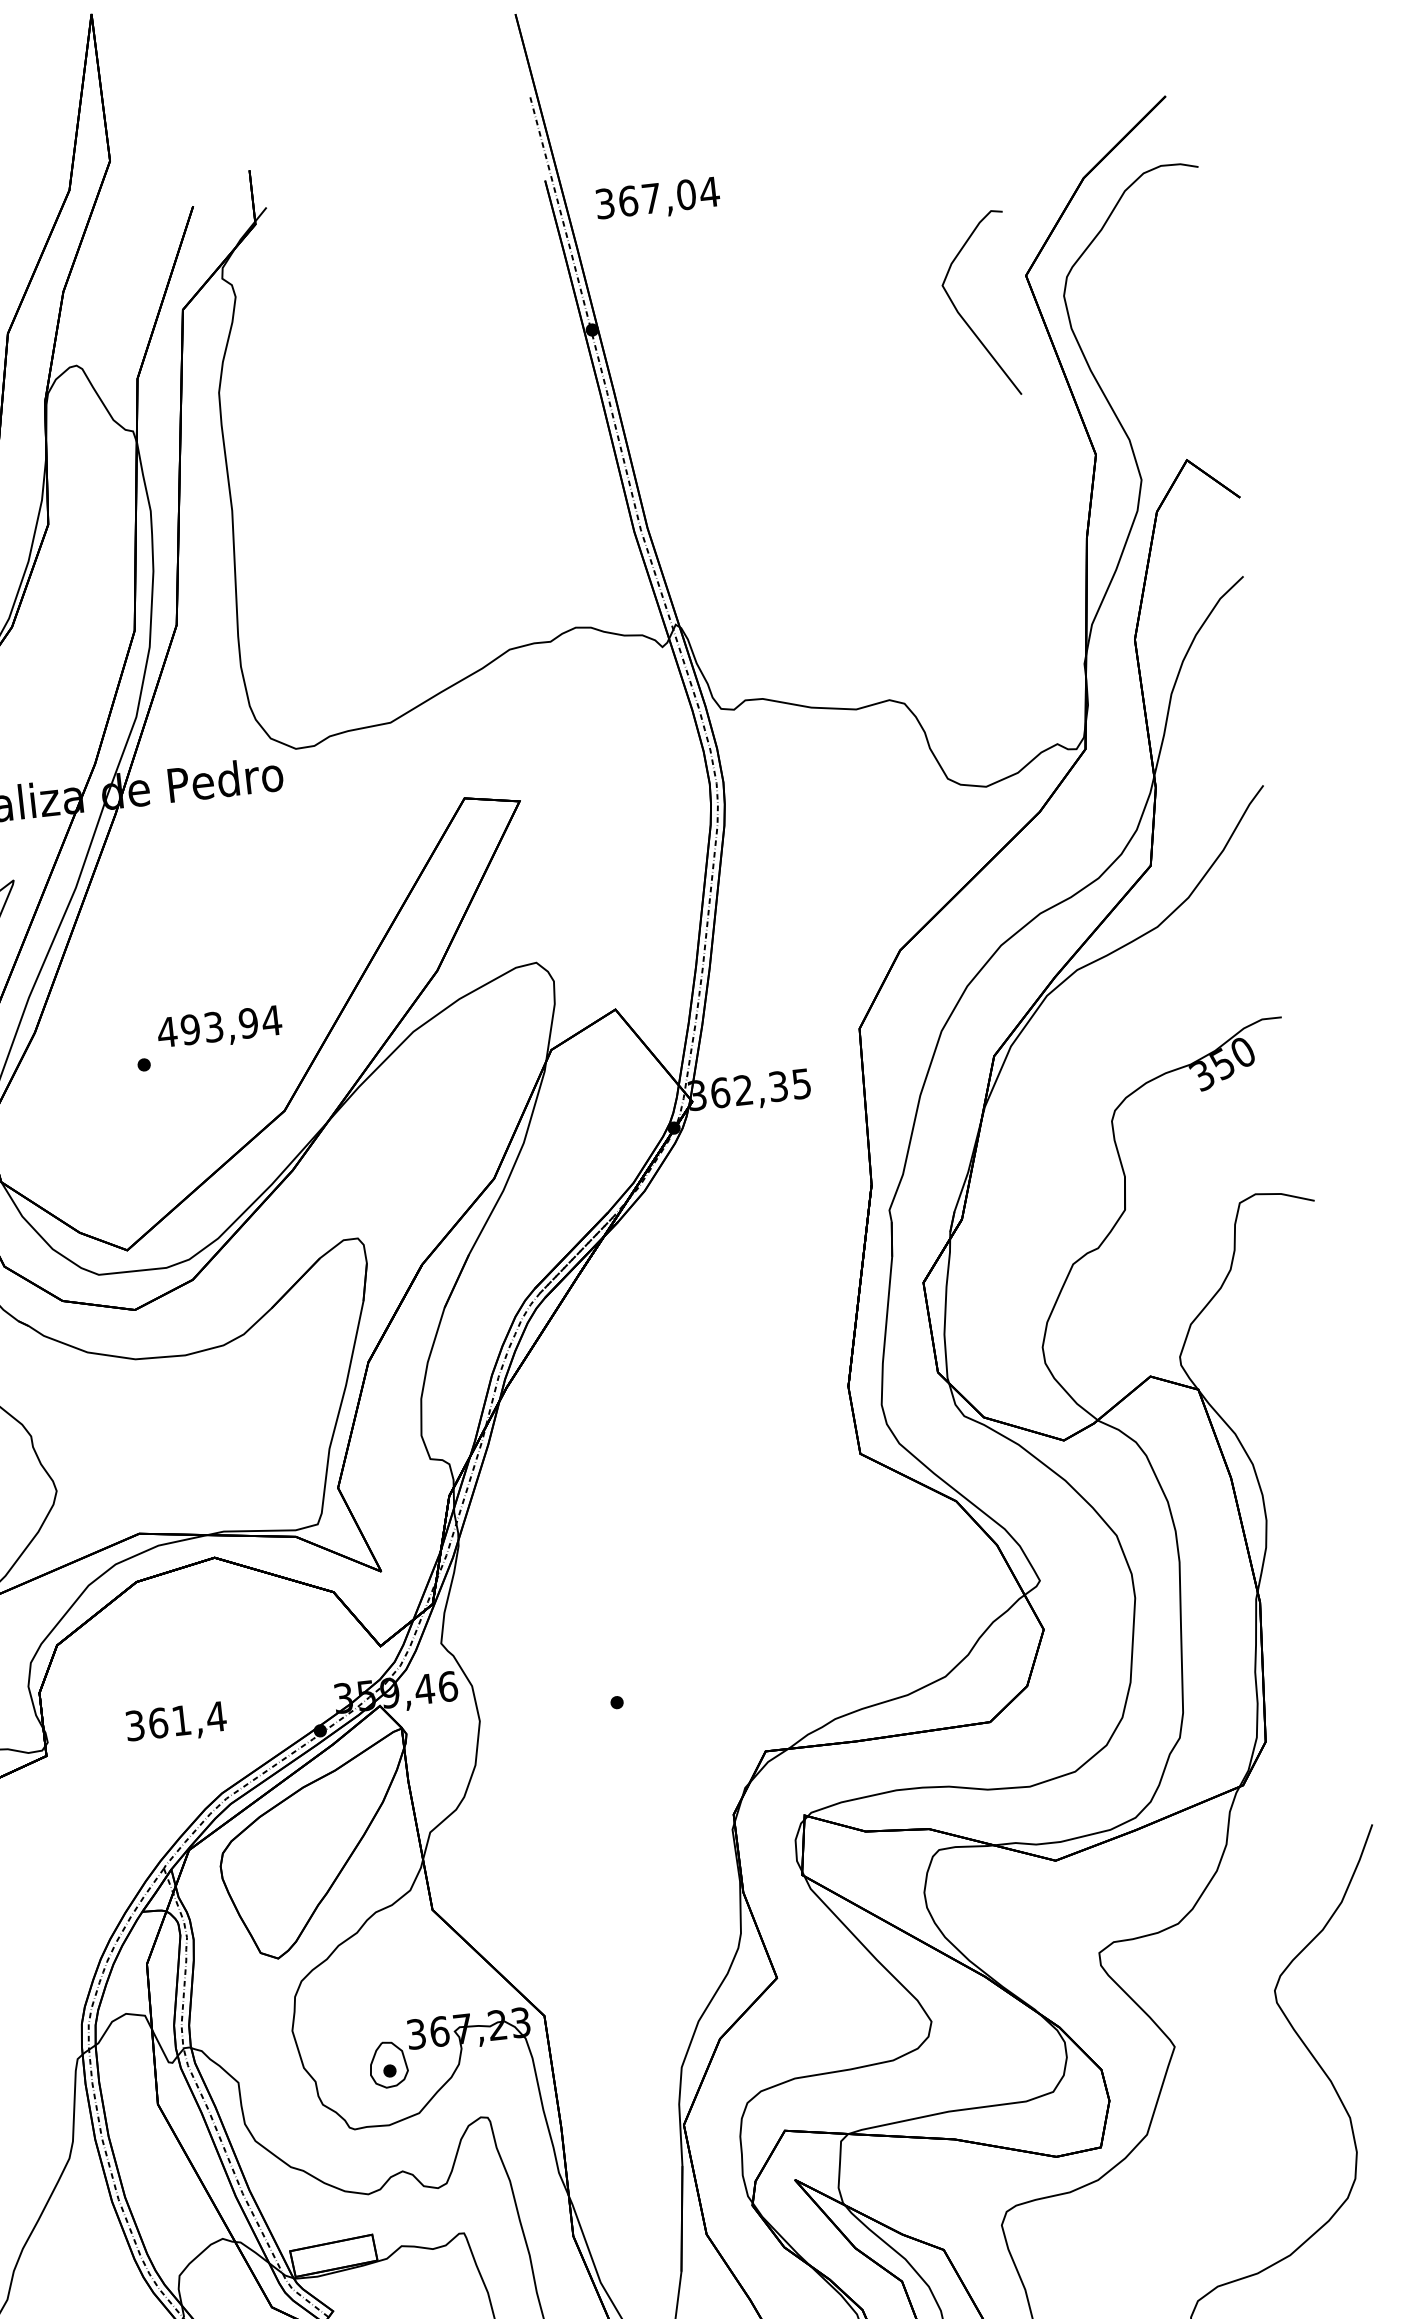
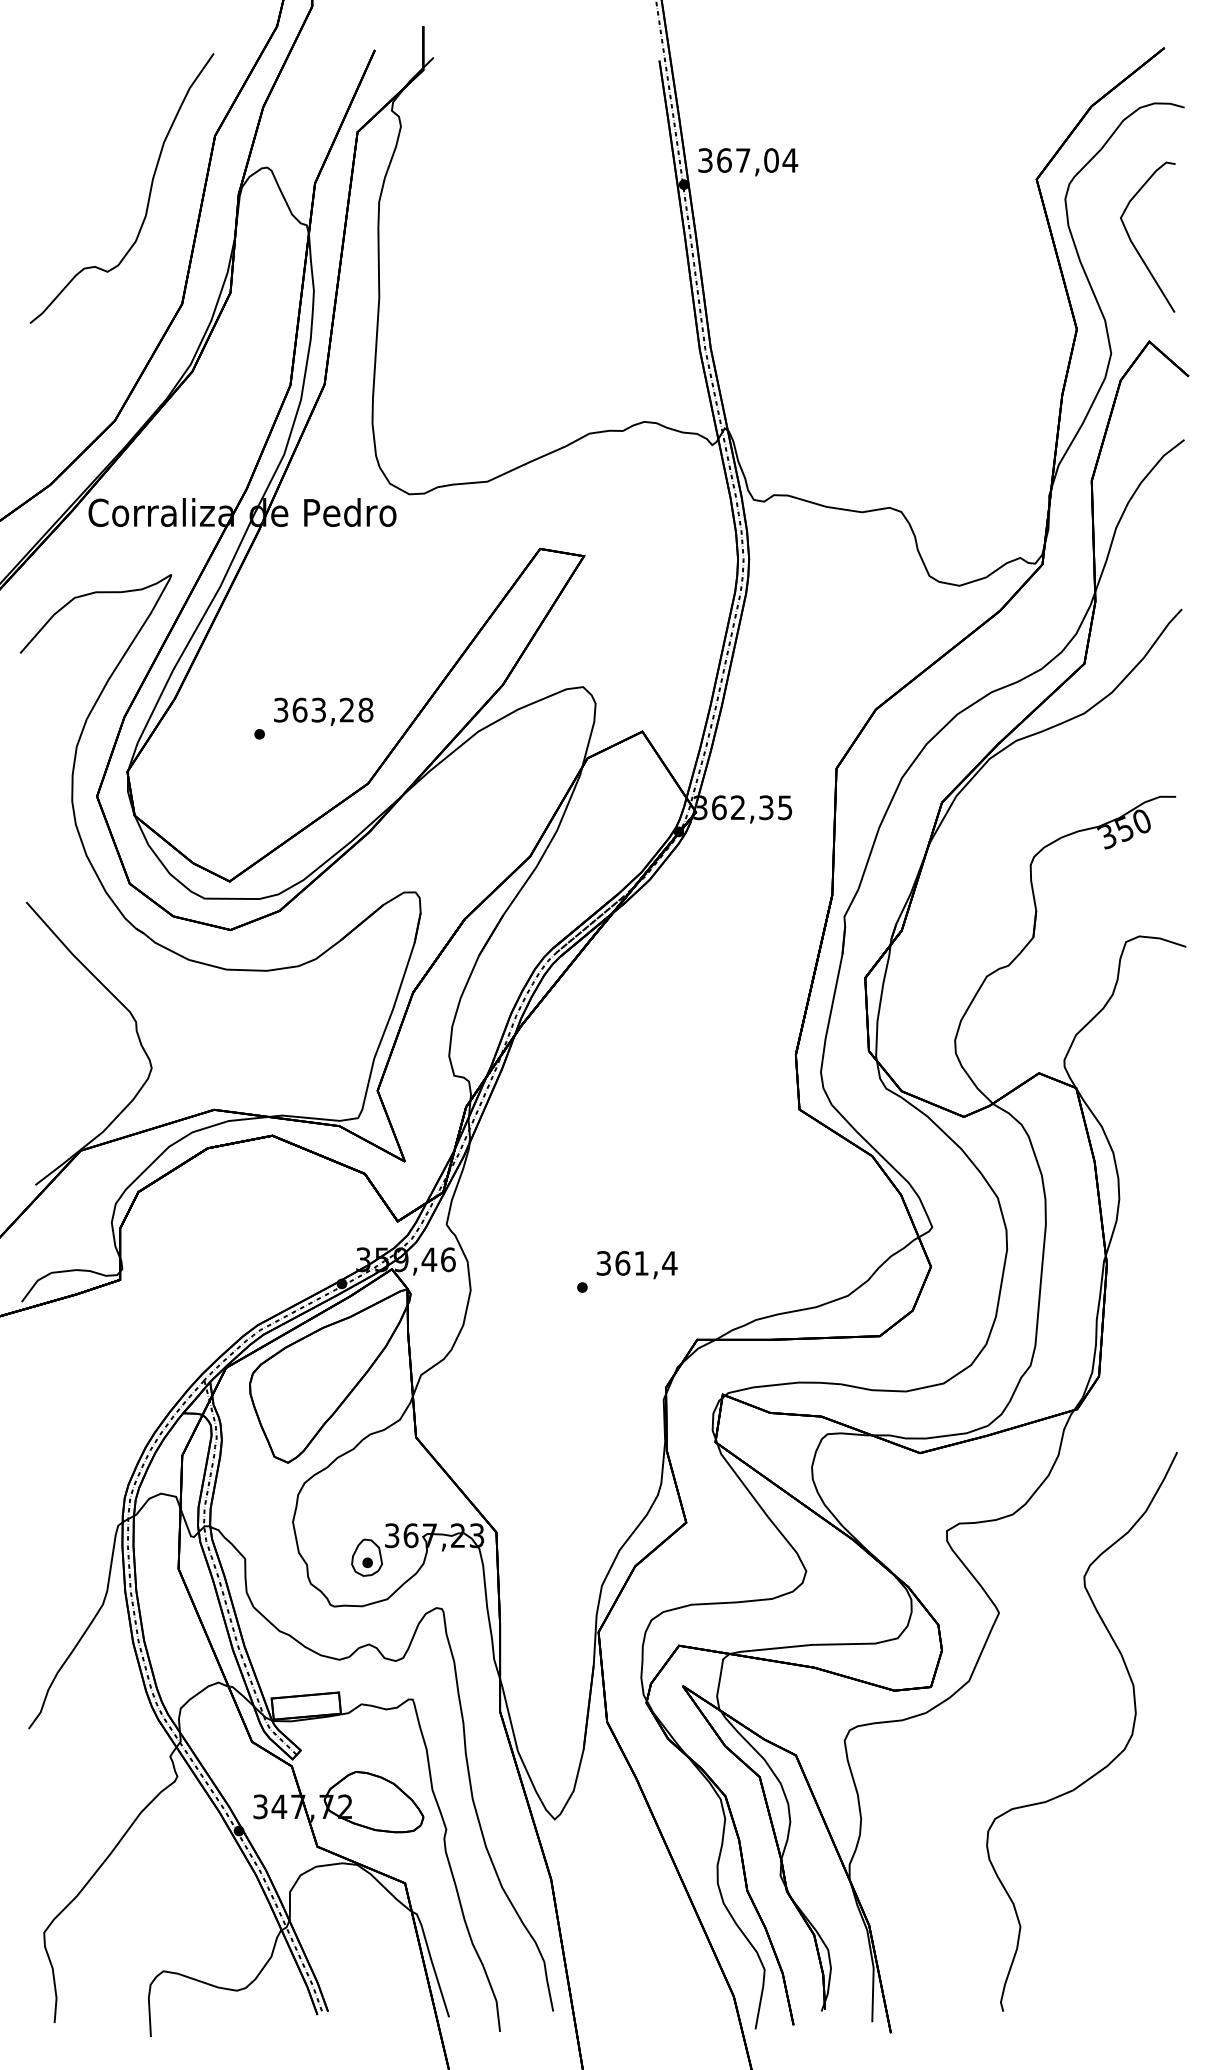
text: (658, 200) -> (748, 162), moved
curve: (962, 316) -> (1134, 244), moved
text: (219, 1025) -> (323, 709), 493,94 -> 363,28
text: (175, 1723) -> (636, 1265), moved

